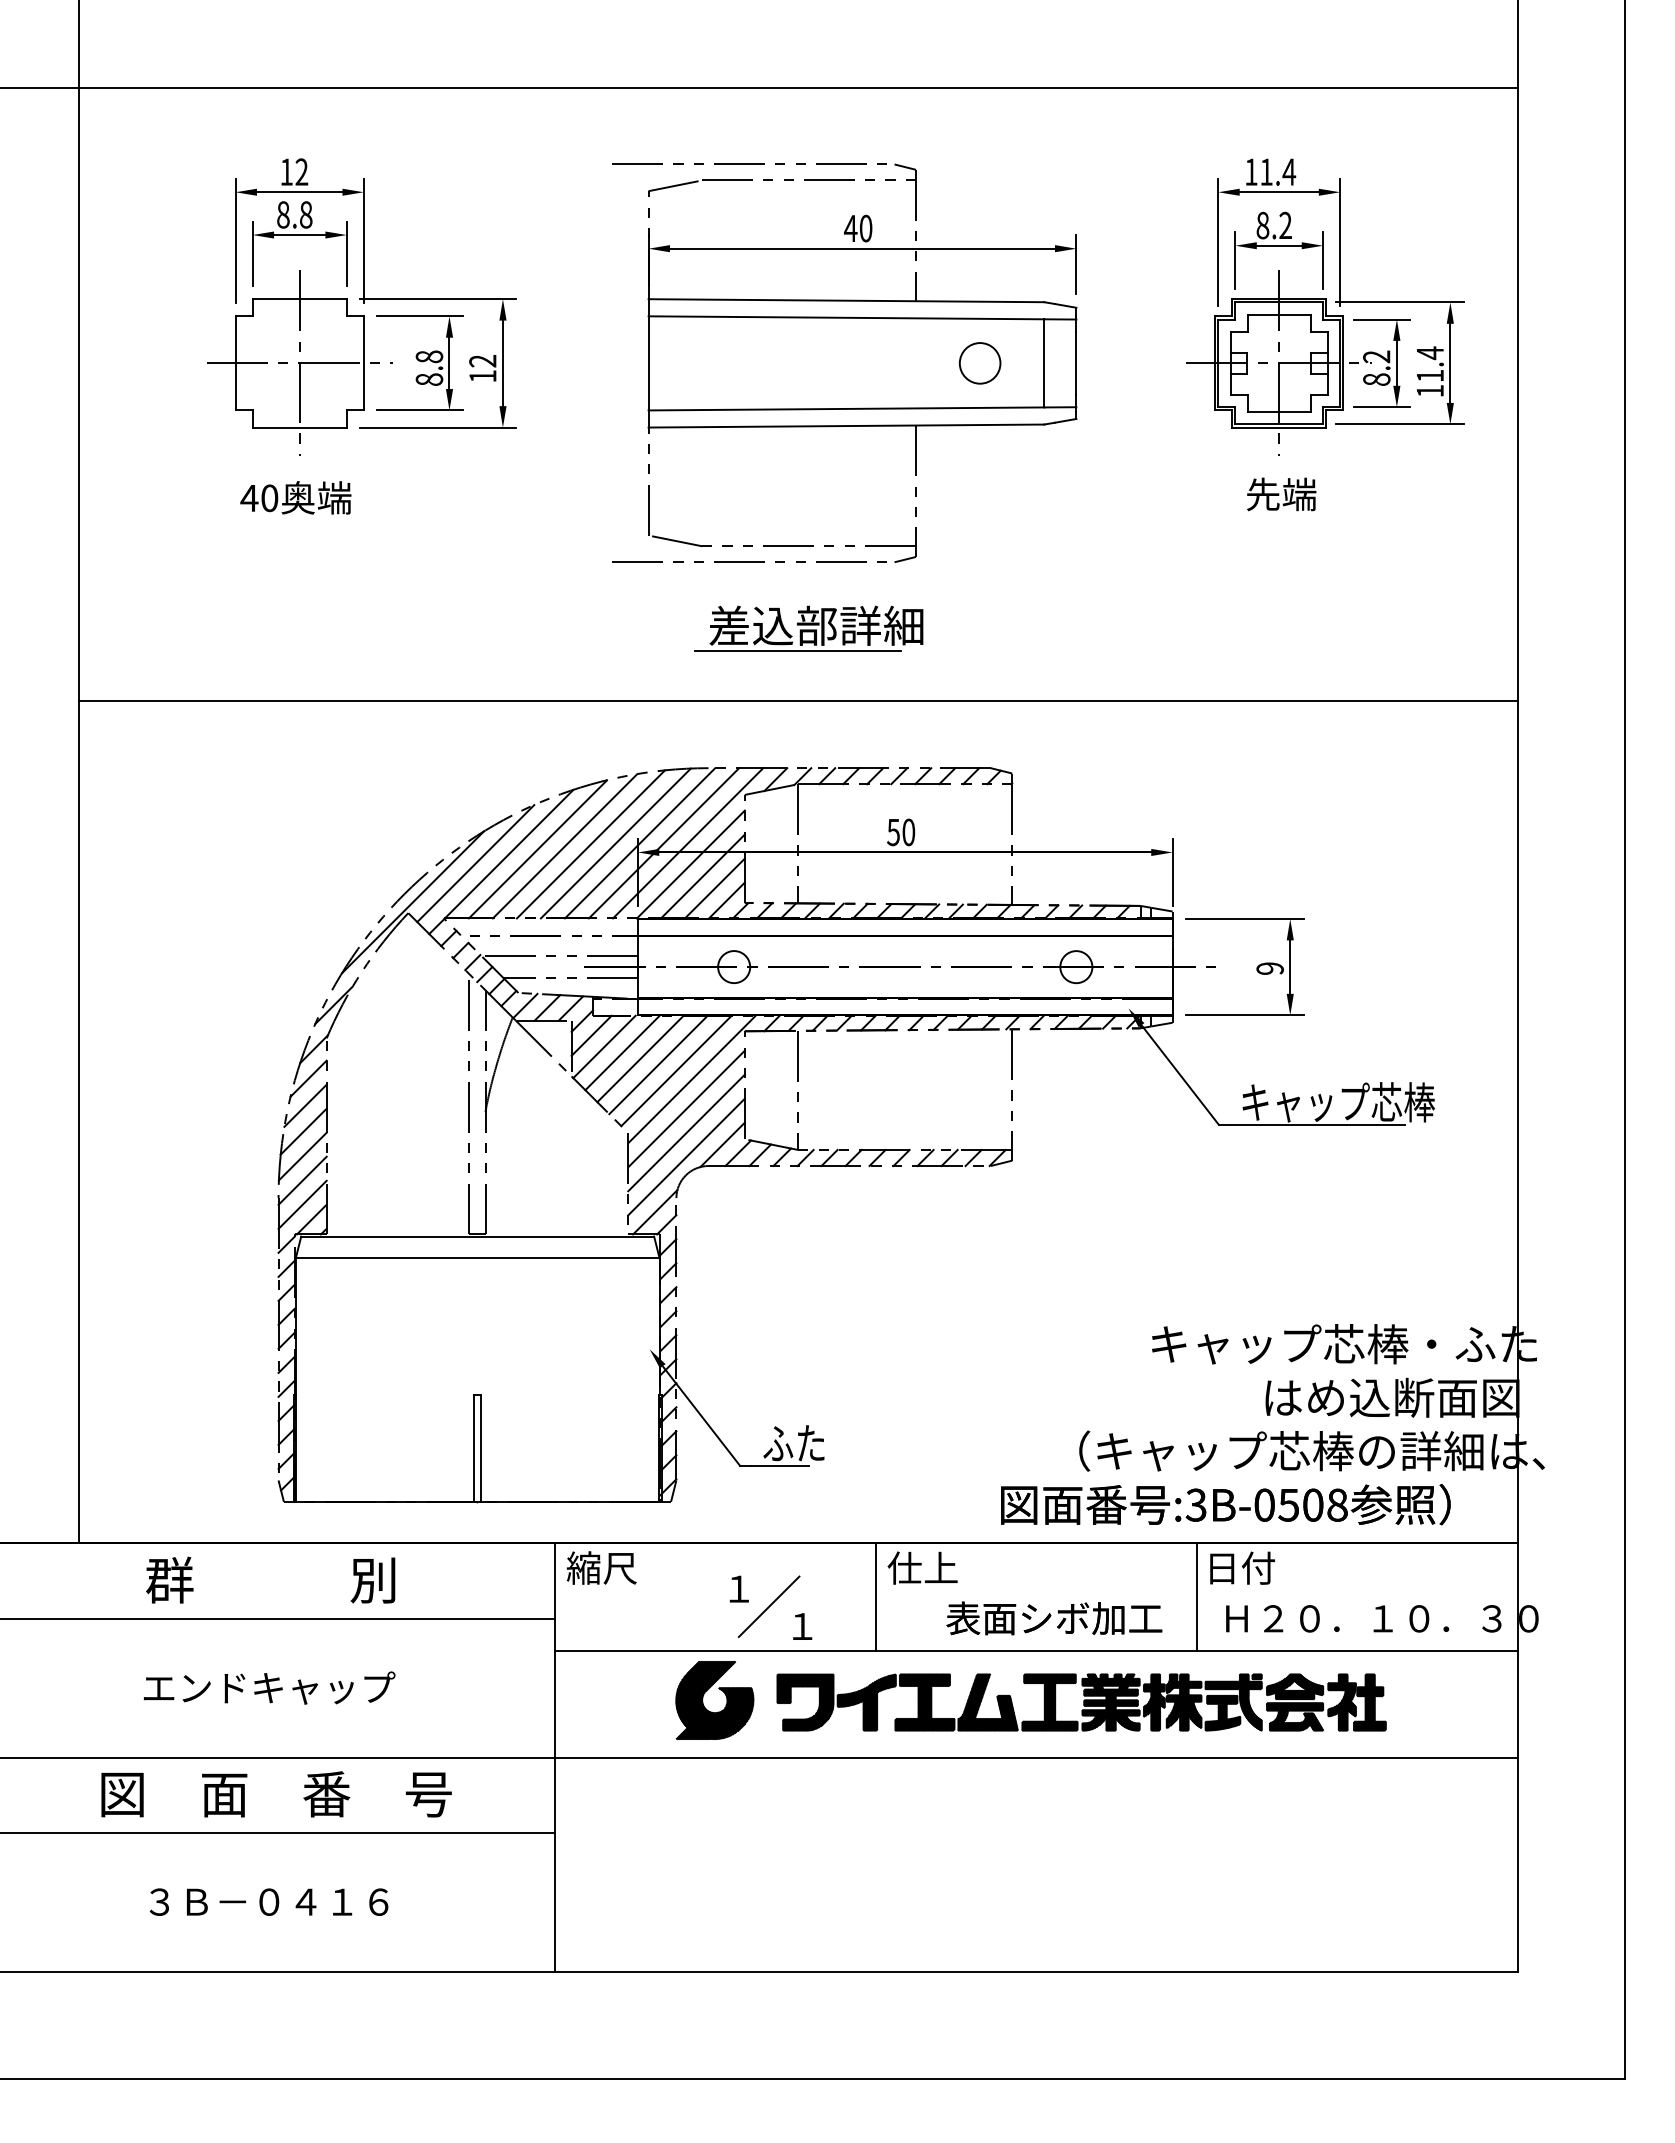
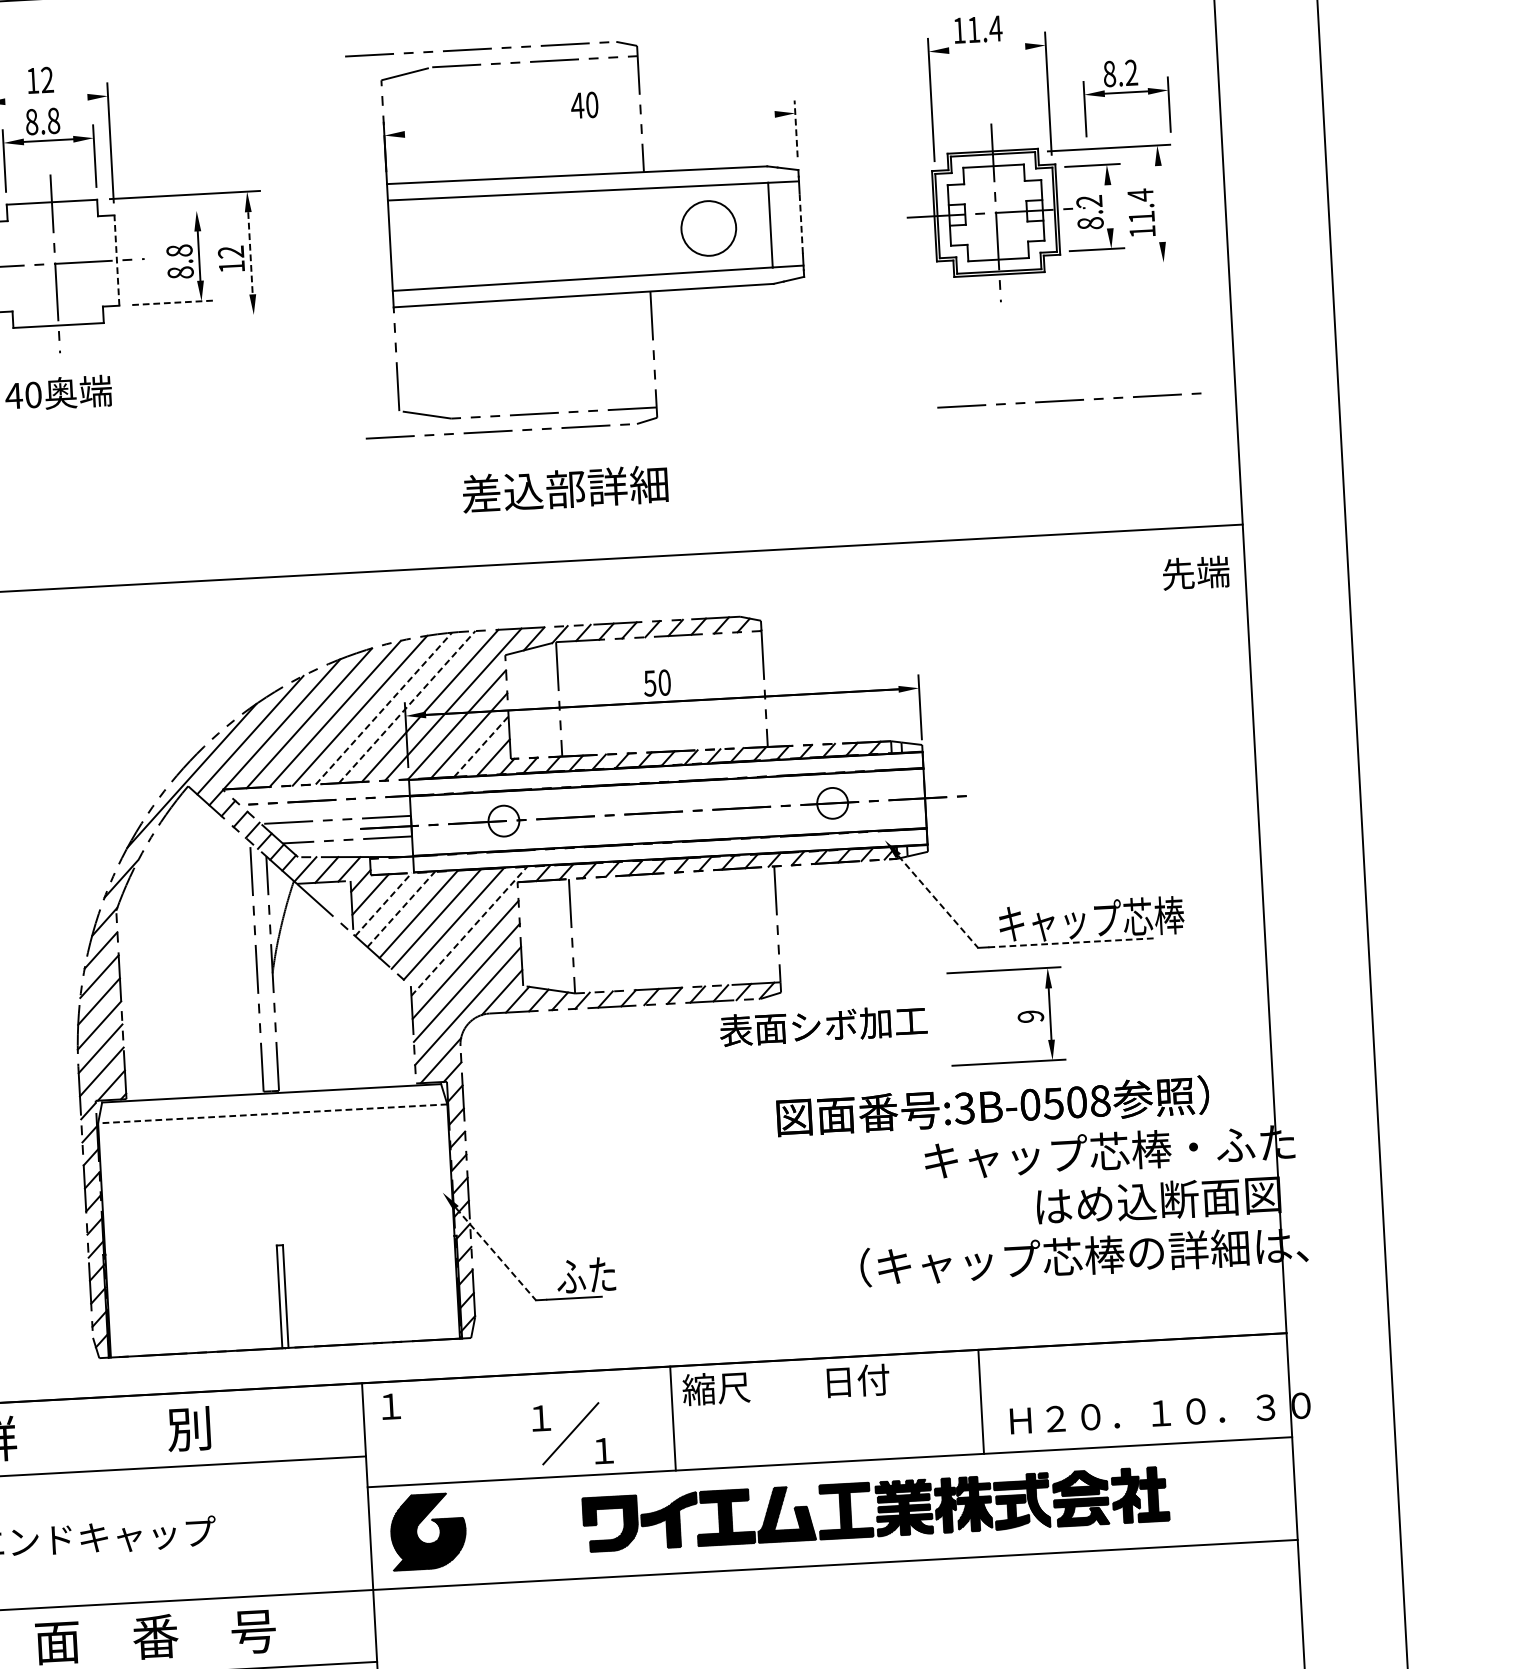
line: (299, 192) -> (46, 99), removed
line: (1278, 192) -> (986, 48), removed
line: (862, 248) -> (589, 124), removed
part: (1278, 250) -> (1125, 97), moved
line: (1076, 264) -> (796, 128), solid -> dashed
line: (419, 316) -> (167, 212), removed
line: (363, 362) -> (116, 259), solid -> dashed
line: (1396, 362) -> (1108, 205), removed
line: (1450, 362) -> (1160, 203), removed
line: (502, 363) -> (250, 253), solid -> dashed
circle: (979, 363) -> (708, 228), size x1.4
line: (1076, 363) -> (801, 223), solid -> dashed
line: (420, 410) -> (173, 302), solid -> dashed
line: (1399, 424) -> (1114, 265), removed
line: (438, 427) -> (191, 318), removed
text: (1281, 494) -> (1195, 573), moved
line: (1344, 561) -> (1069, 399), added
line: (798, 650) -> (549, 513), removed
line: (640, 842) -> (407, 706), solid -> dashed
line: (615, 843) -> (383, 708), solid -> dashed
line: (715, 888) -> (481, 746), solid -> dashed
part: (1256, 967) -> (1017, 1016), moved
line: (604, 1046) -> (383, 904), solid -> dashed
line: (622, 1052) -> (401, 908), solid -> dashed
line: (1180, 1075) -> (938, 902), solid -> dashed
line: (692, 1079) -> (469, 931), solid -> dashed
line: (1317, 1125) -> (1072, 942), solid -> dashed
line: (477, 1257) -> (272, 1113), solid -> dashed
line: (701, 1416) -> (495, 1254), solid -> dashed
text: (1225, 1504) -> (992, 1106), moved
text: (601, 1567) -> (407, 1404), 縮尺 -> １
text: (922, 1567) -> (716, 1388), 仕上 -> 縮尺
text: (1242, 1567) -> (858, 1380), moved
text: (1054, 1618) -> (823, 1025), moved
part: (703, 1700) -> (417, 1532), moved

